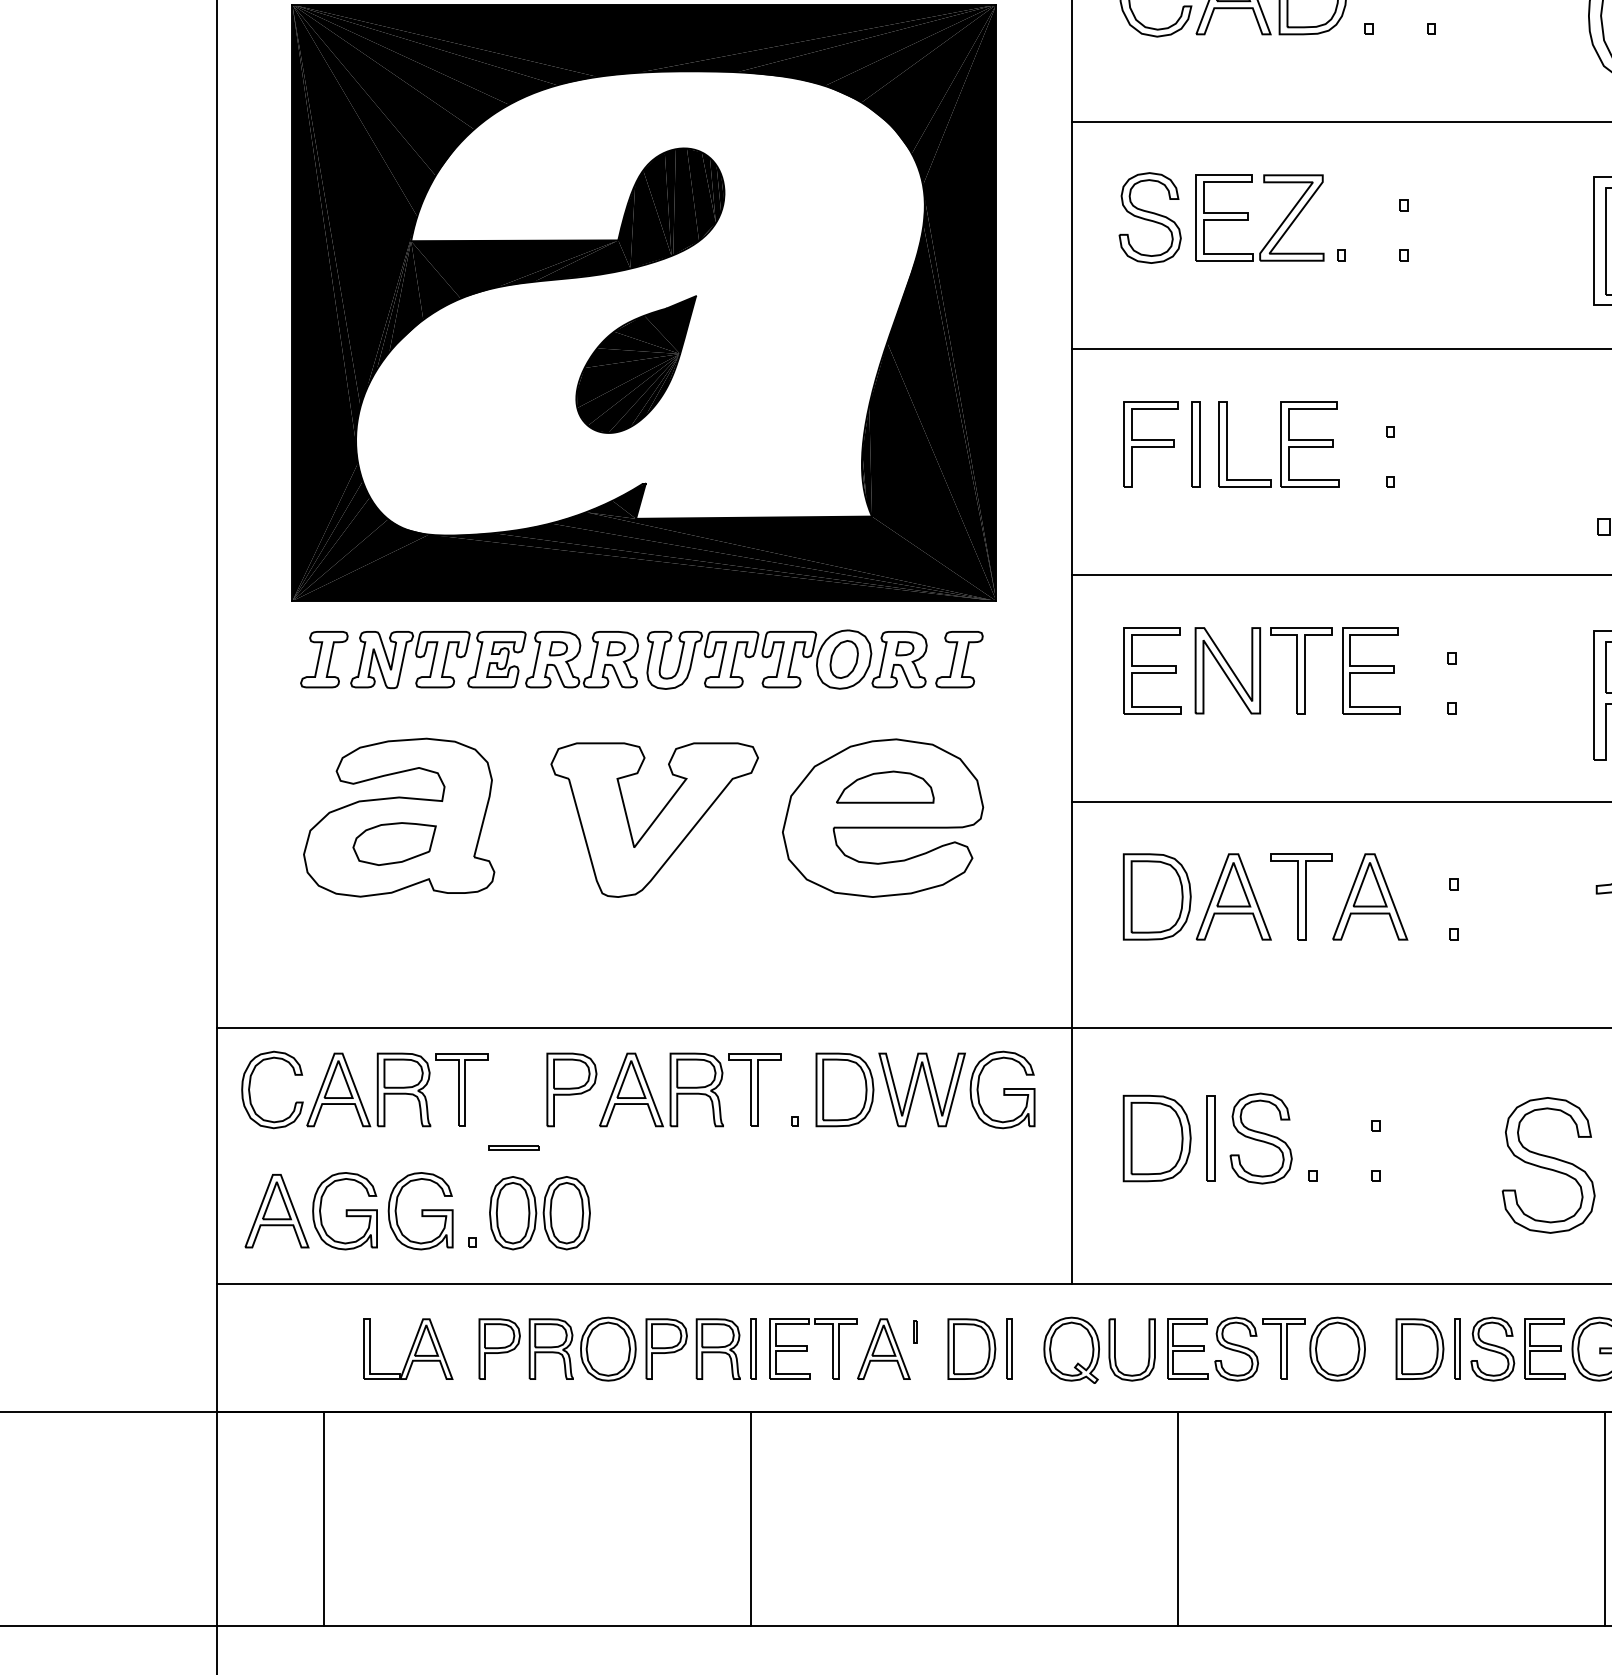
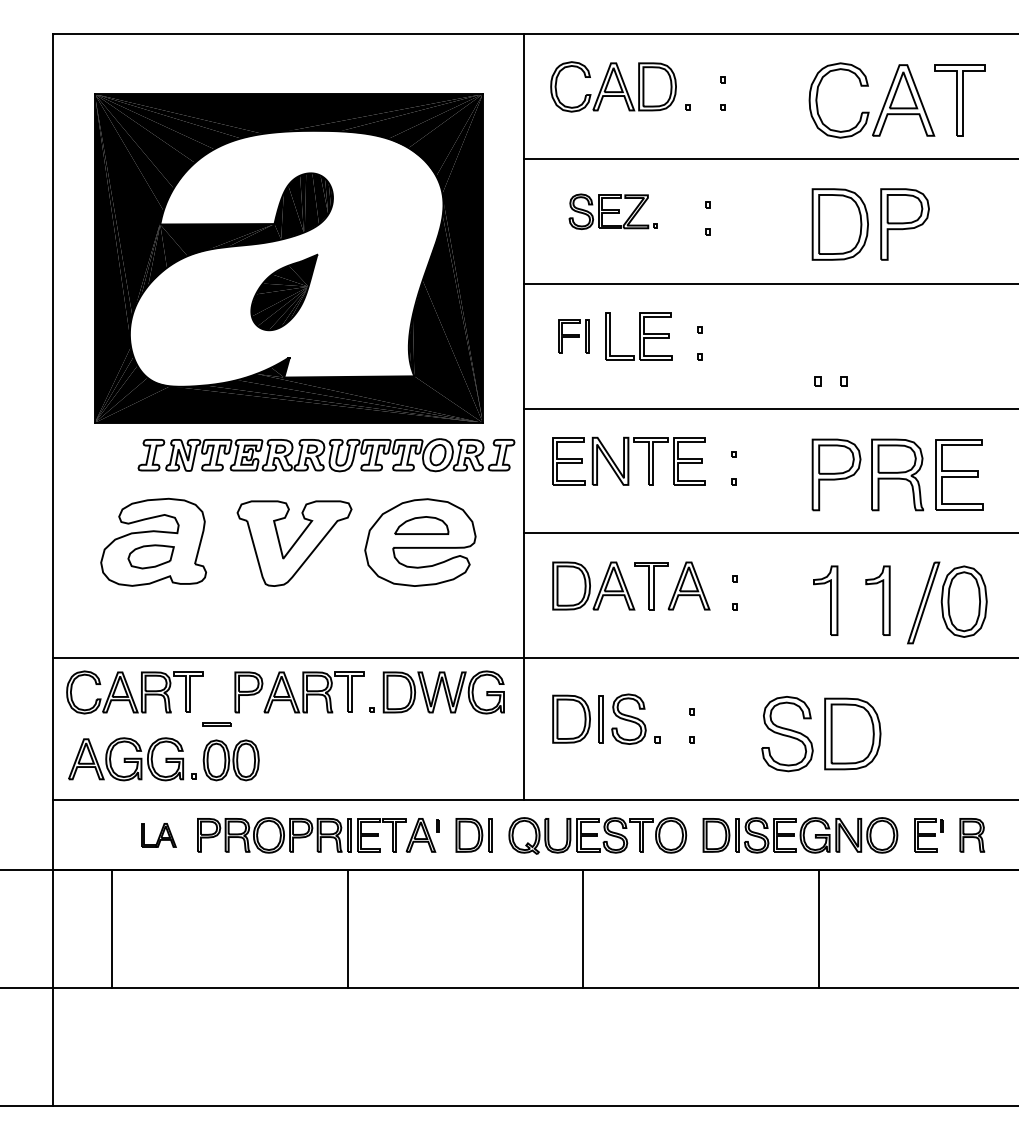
part: (1231, 217) -> (612, 211), size x0.7
part: (1160, 444) -> (573, 336), size x0.7
part: (641, 660) -> (326, 455), moved
part: (407, 1349) -> (158, 835), size x0.7

